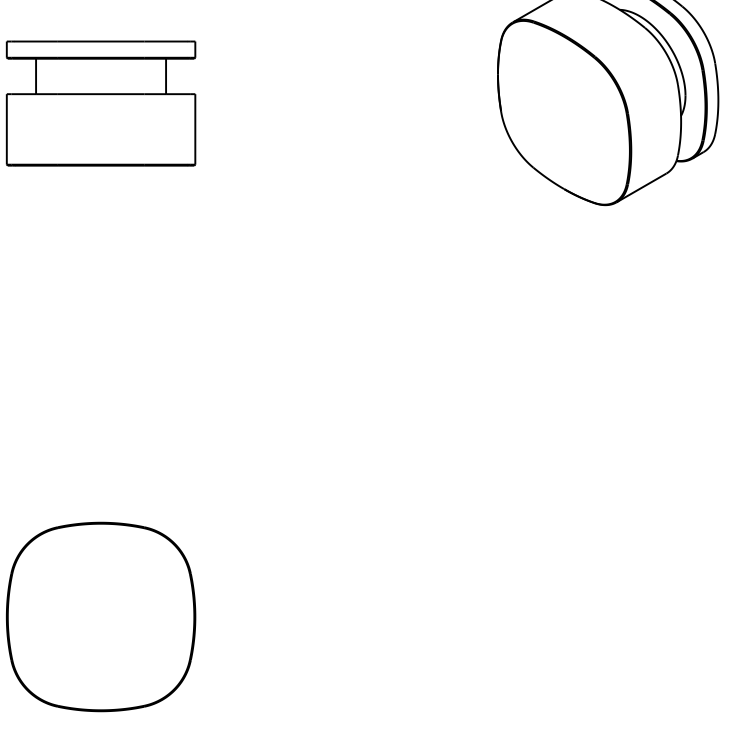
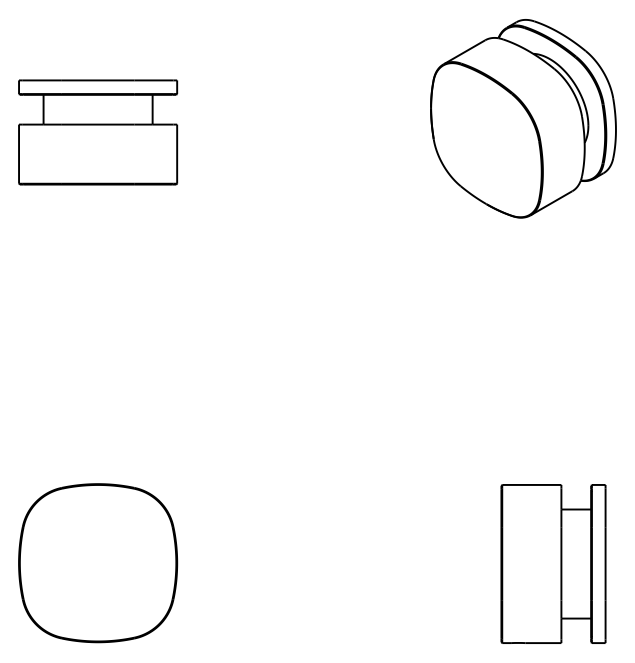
part: (643, 617) -> (553, 563), added

